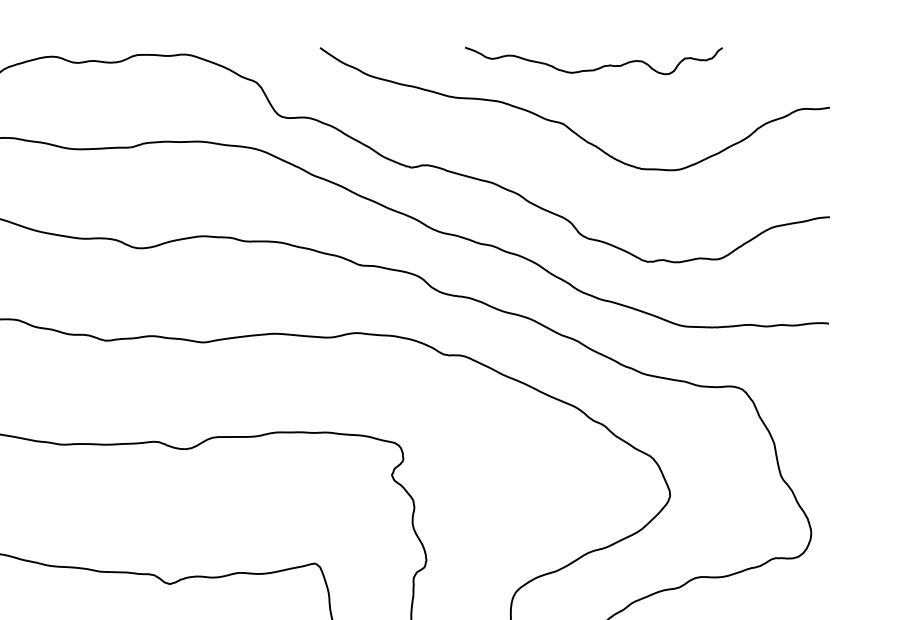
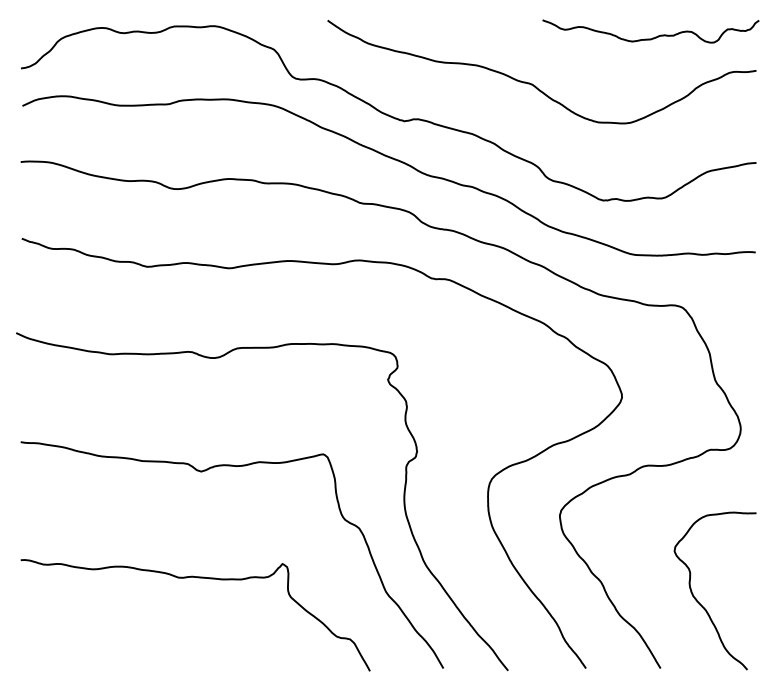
curve: (595, 68) -> (652, 37), moved

